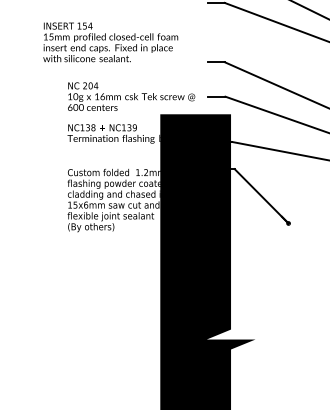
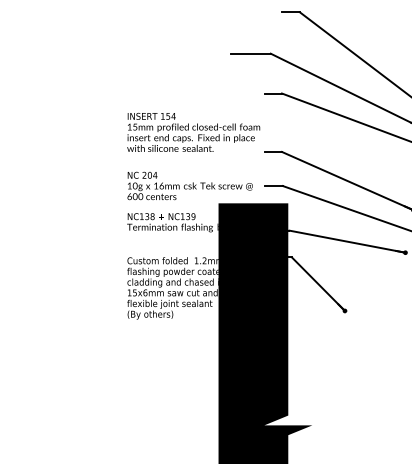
text: (110, 41) -> (193, 131), moved

